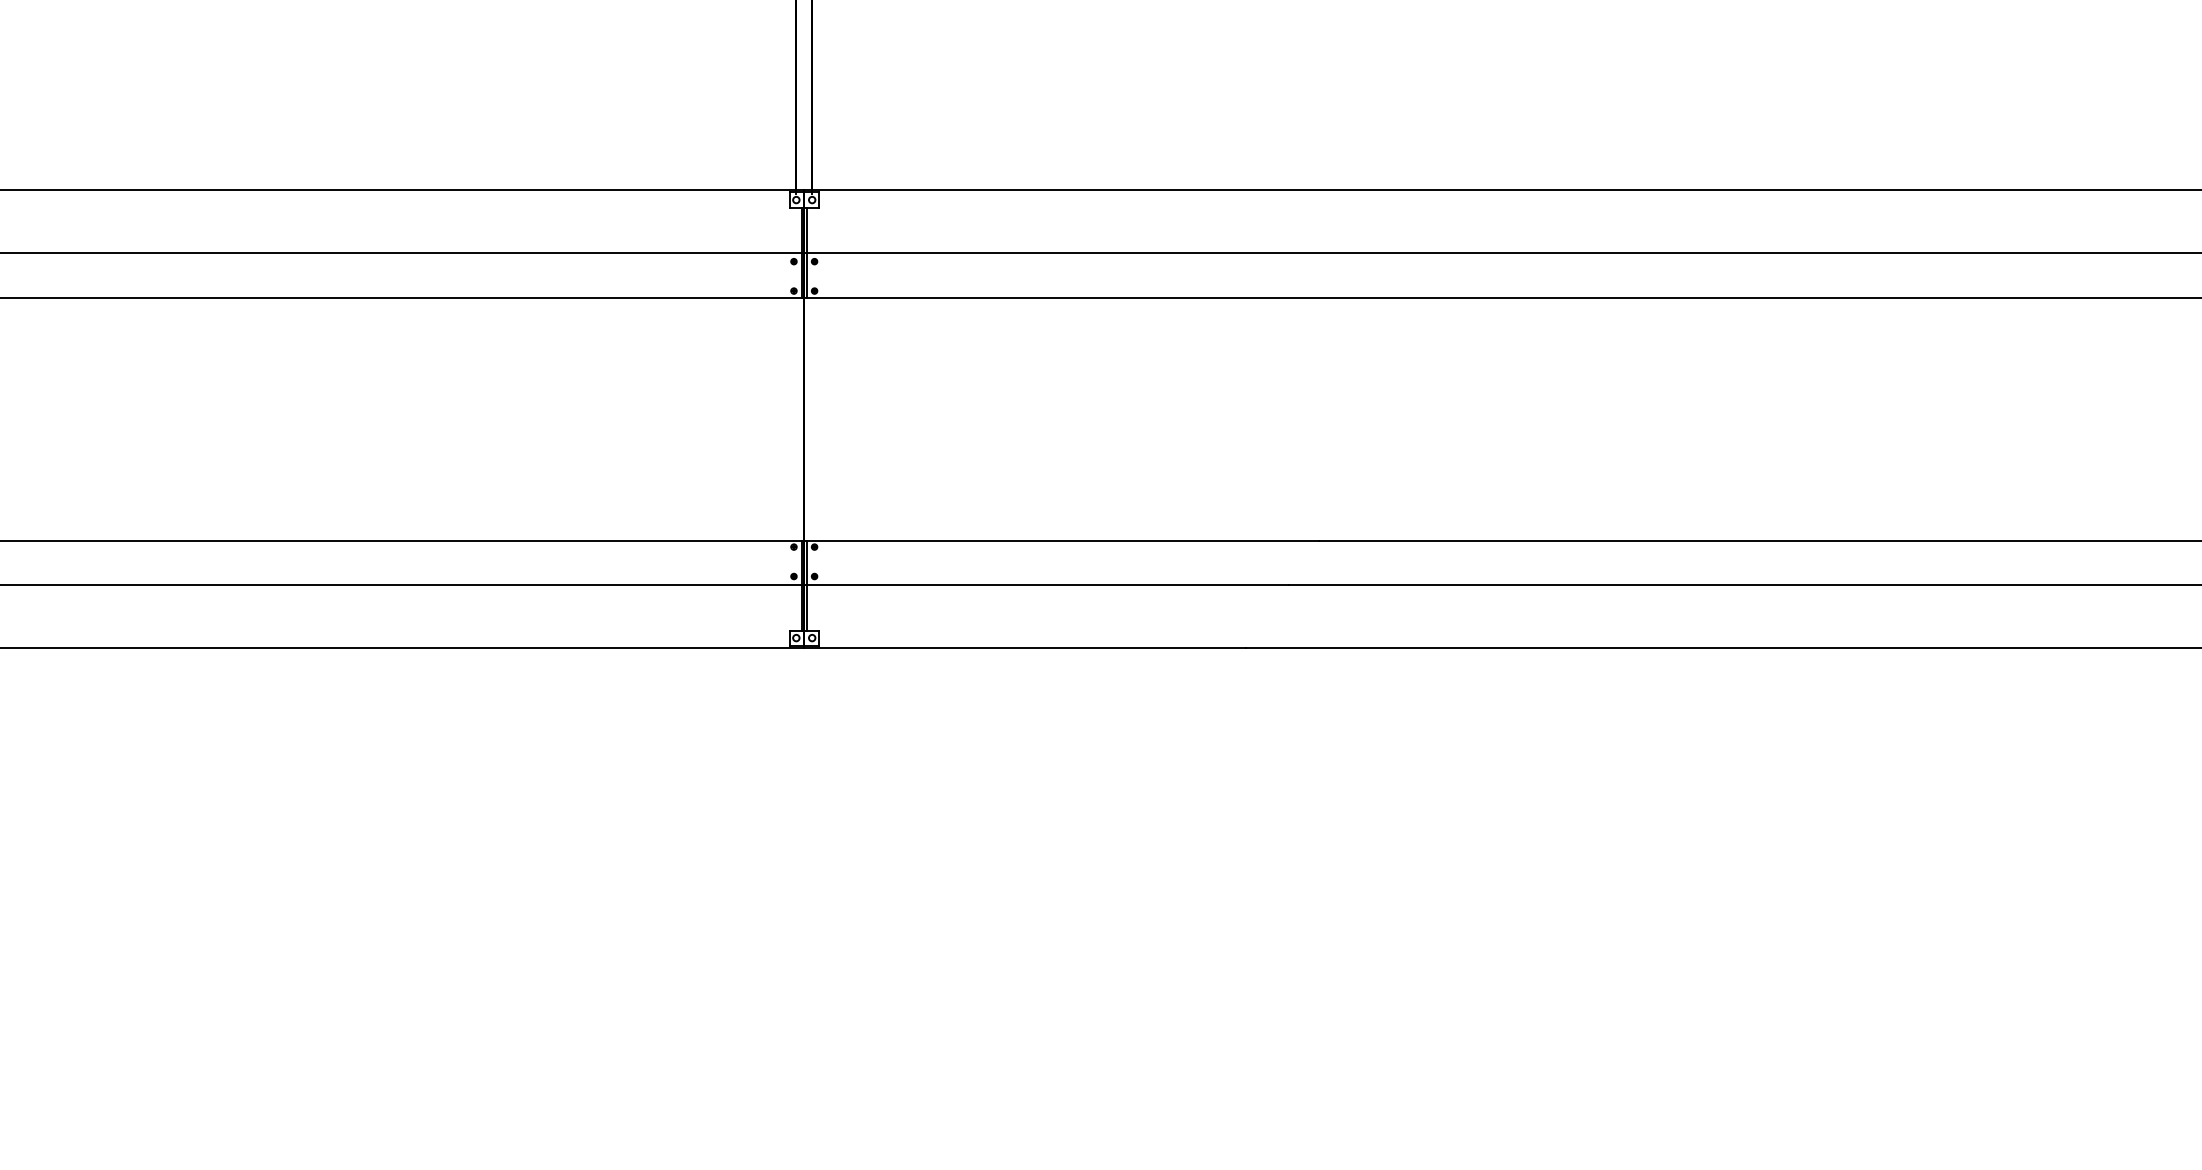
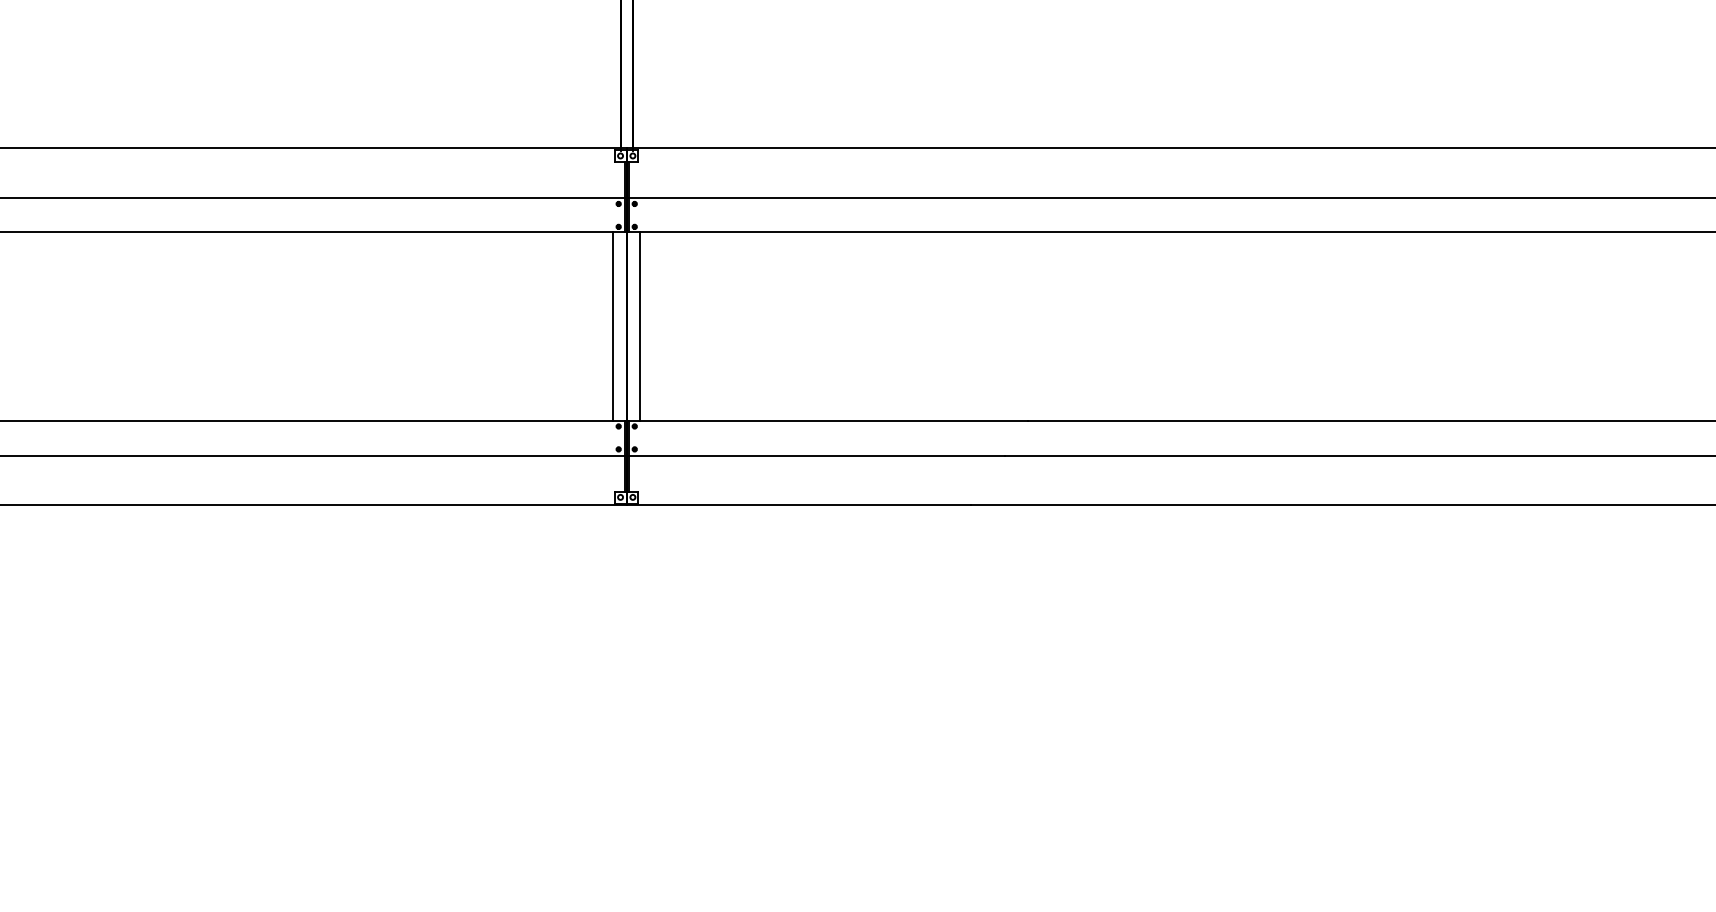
line: (786, 418) -> (612, 326), added
line: (821, 418) -> (640, 326), added

